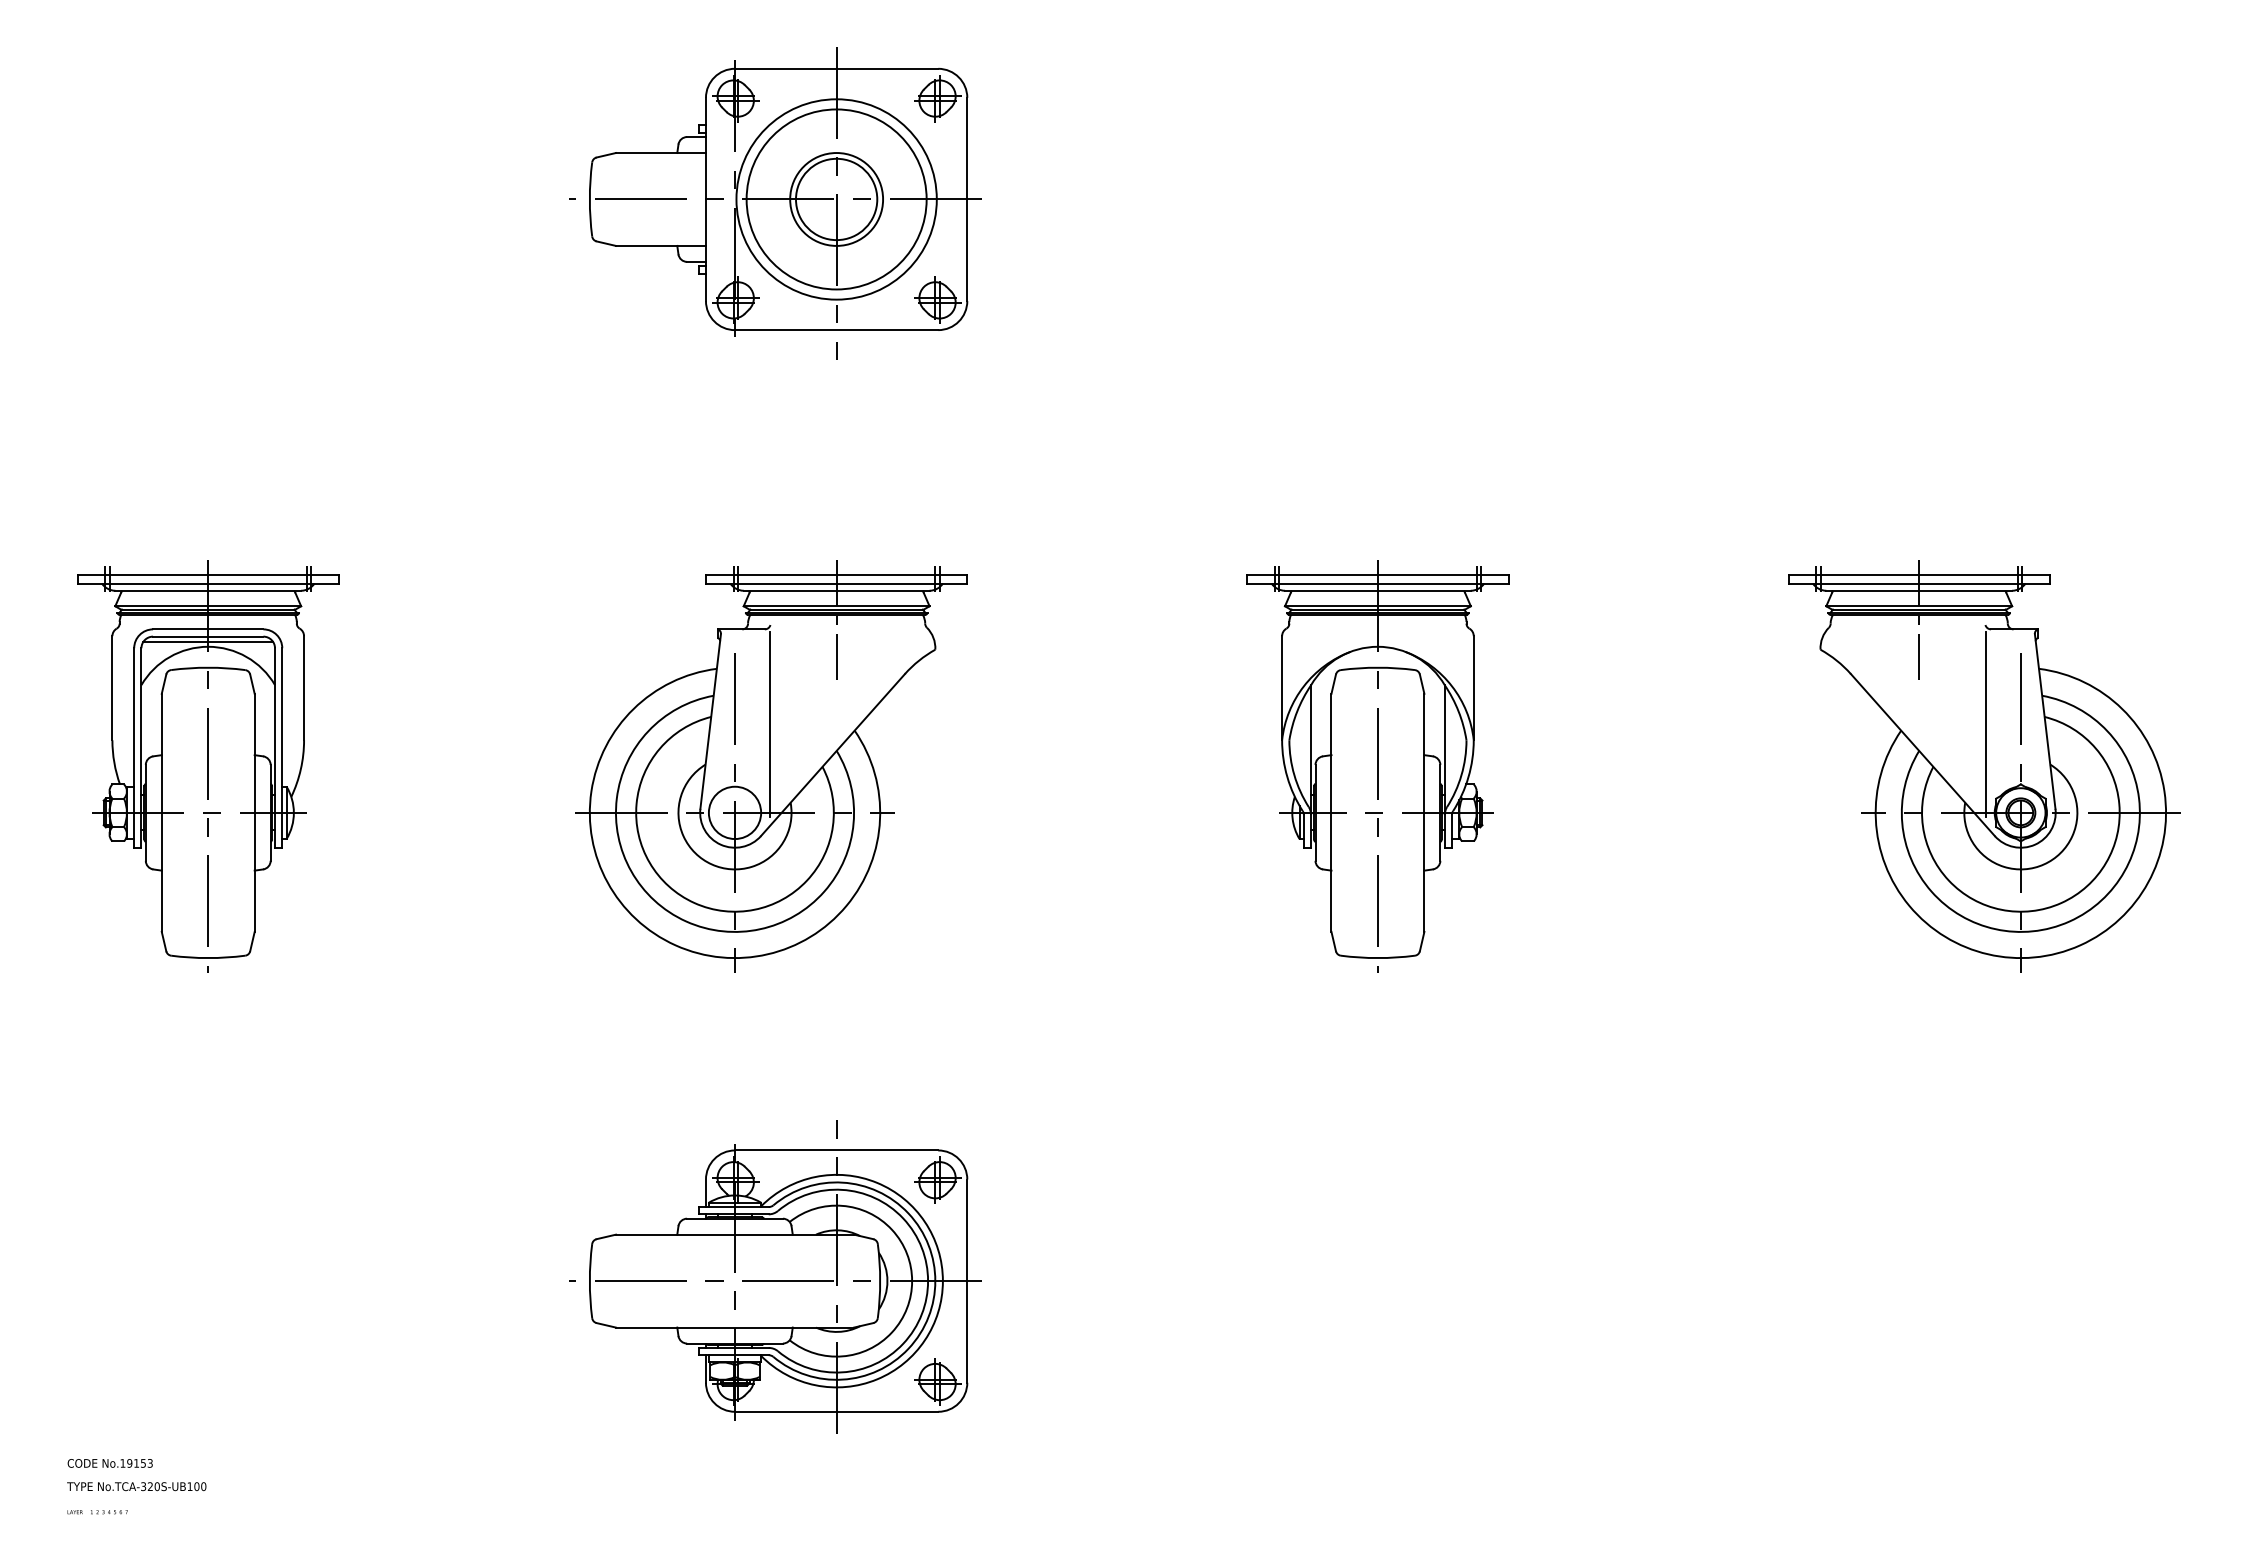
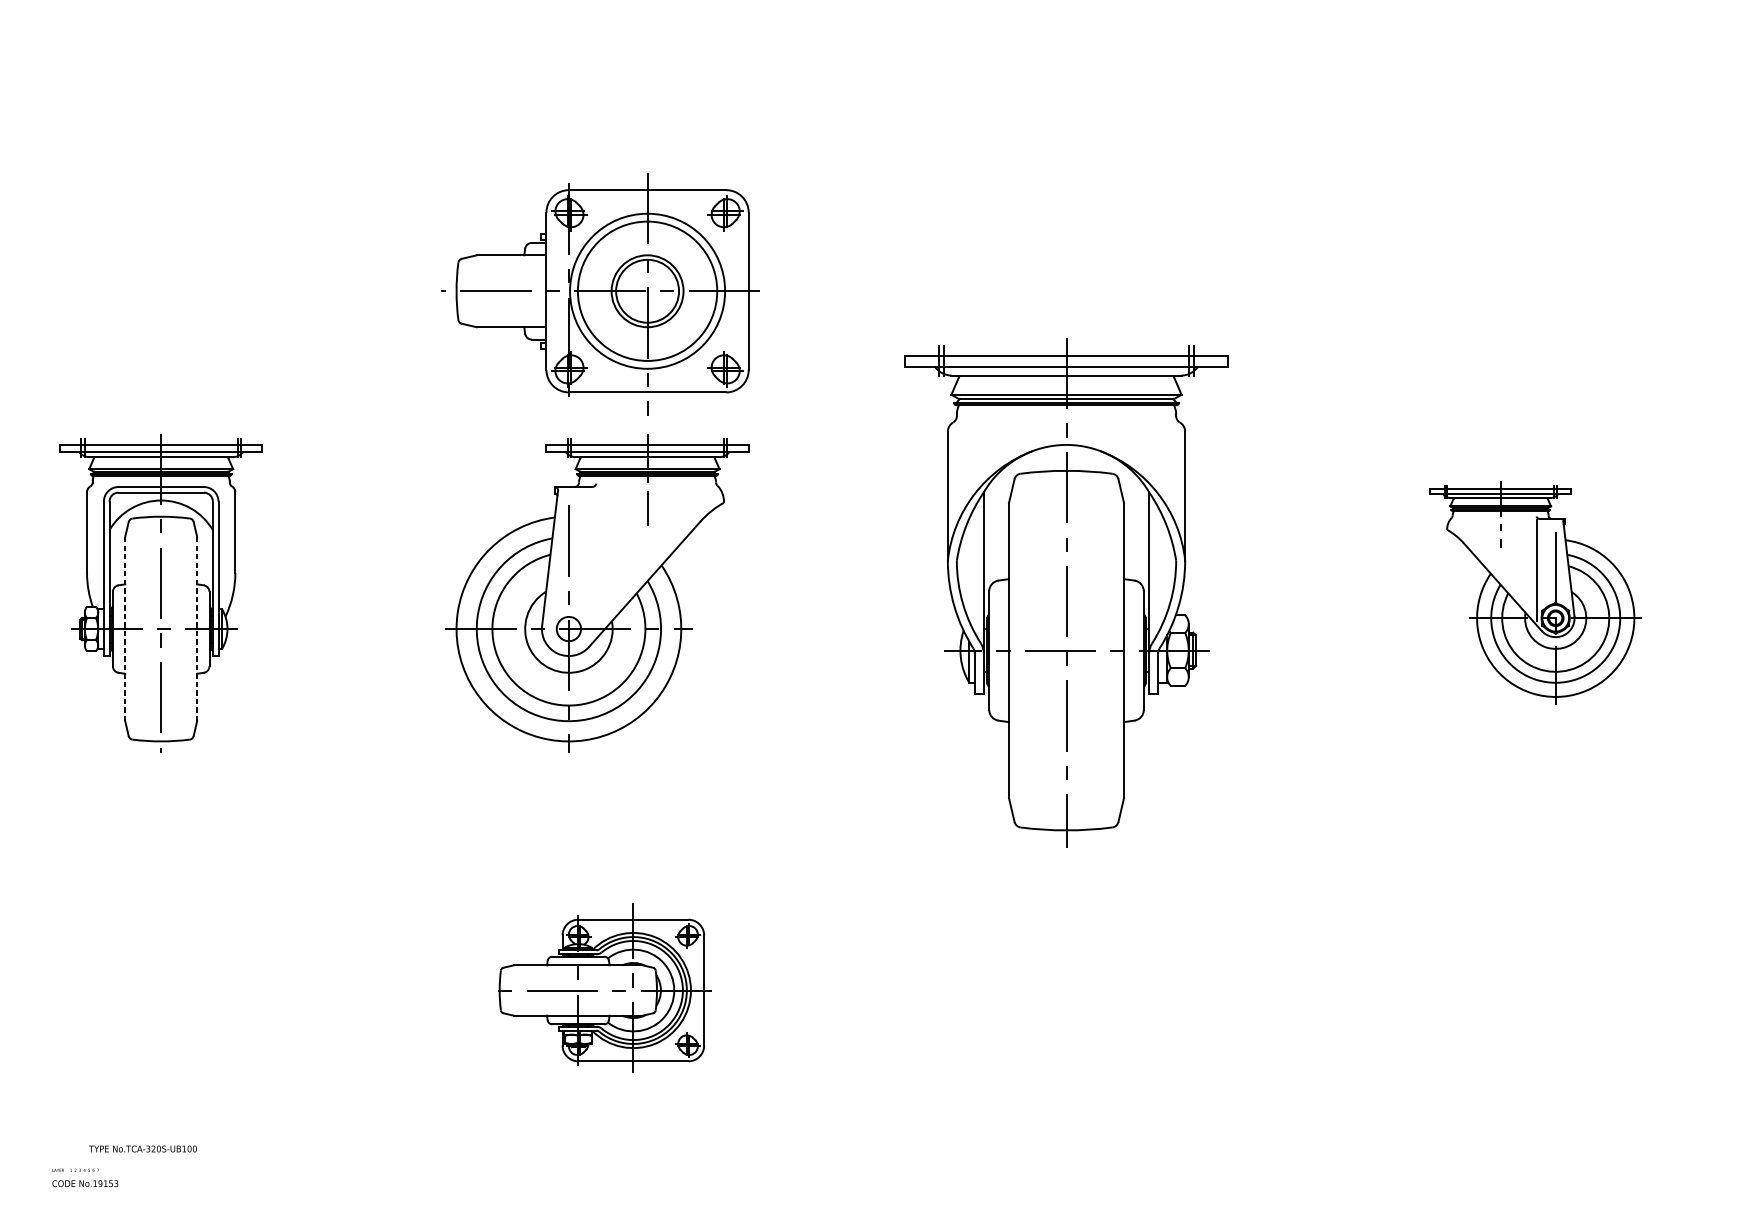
part: (775, 203) -> (600, 294), moved
line: (208, 642) -> (161, 497), removed
line: (769, 724) -> (595, 560), removed
part: (1377, 766) -> (1066, 593), size x1.6
part: (1984, 766) -> (1536, 593), size x0.7
line: (161, 812) -> (125, 628), solid -> dashed
line: (254, 812) -> (197, 628), solid -> dashed
circle: (734, 812) -> (568, 628), size x0.6
part: (775, 1276) -> (600, 987), size x0.7
text: (109, 1463) -> (84, 1183), moved
text: (136, 1486) -> (142, 1148), moved

